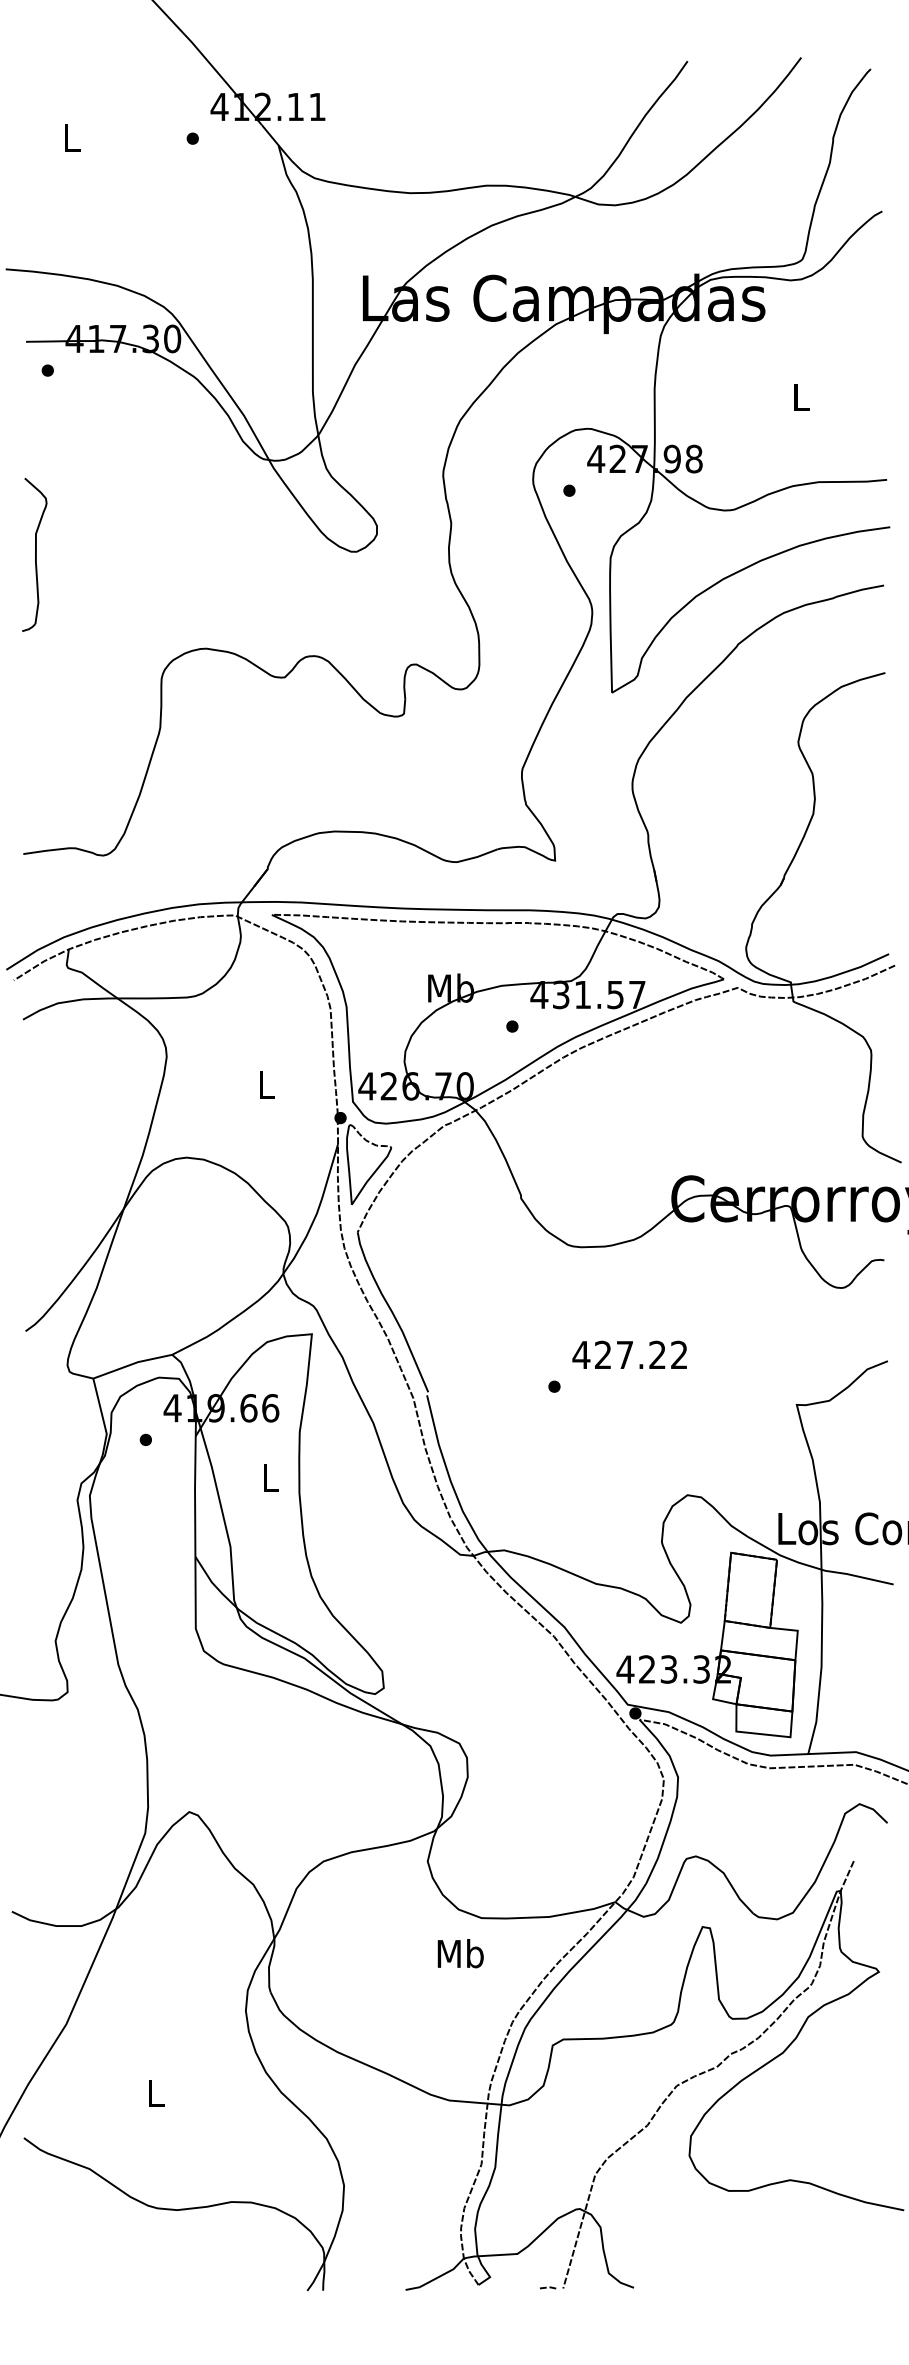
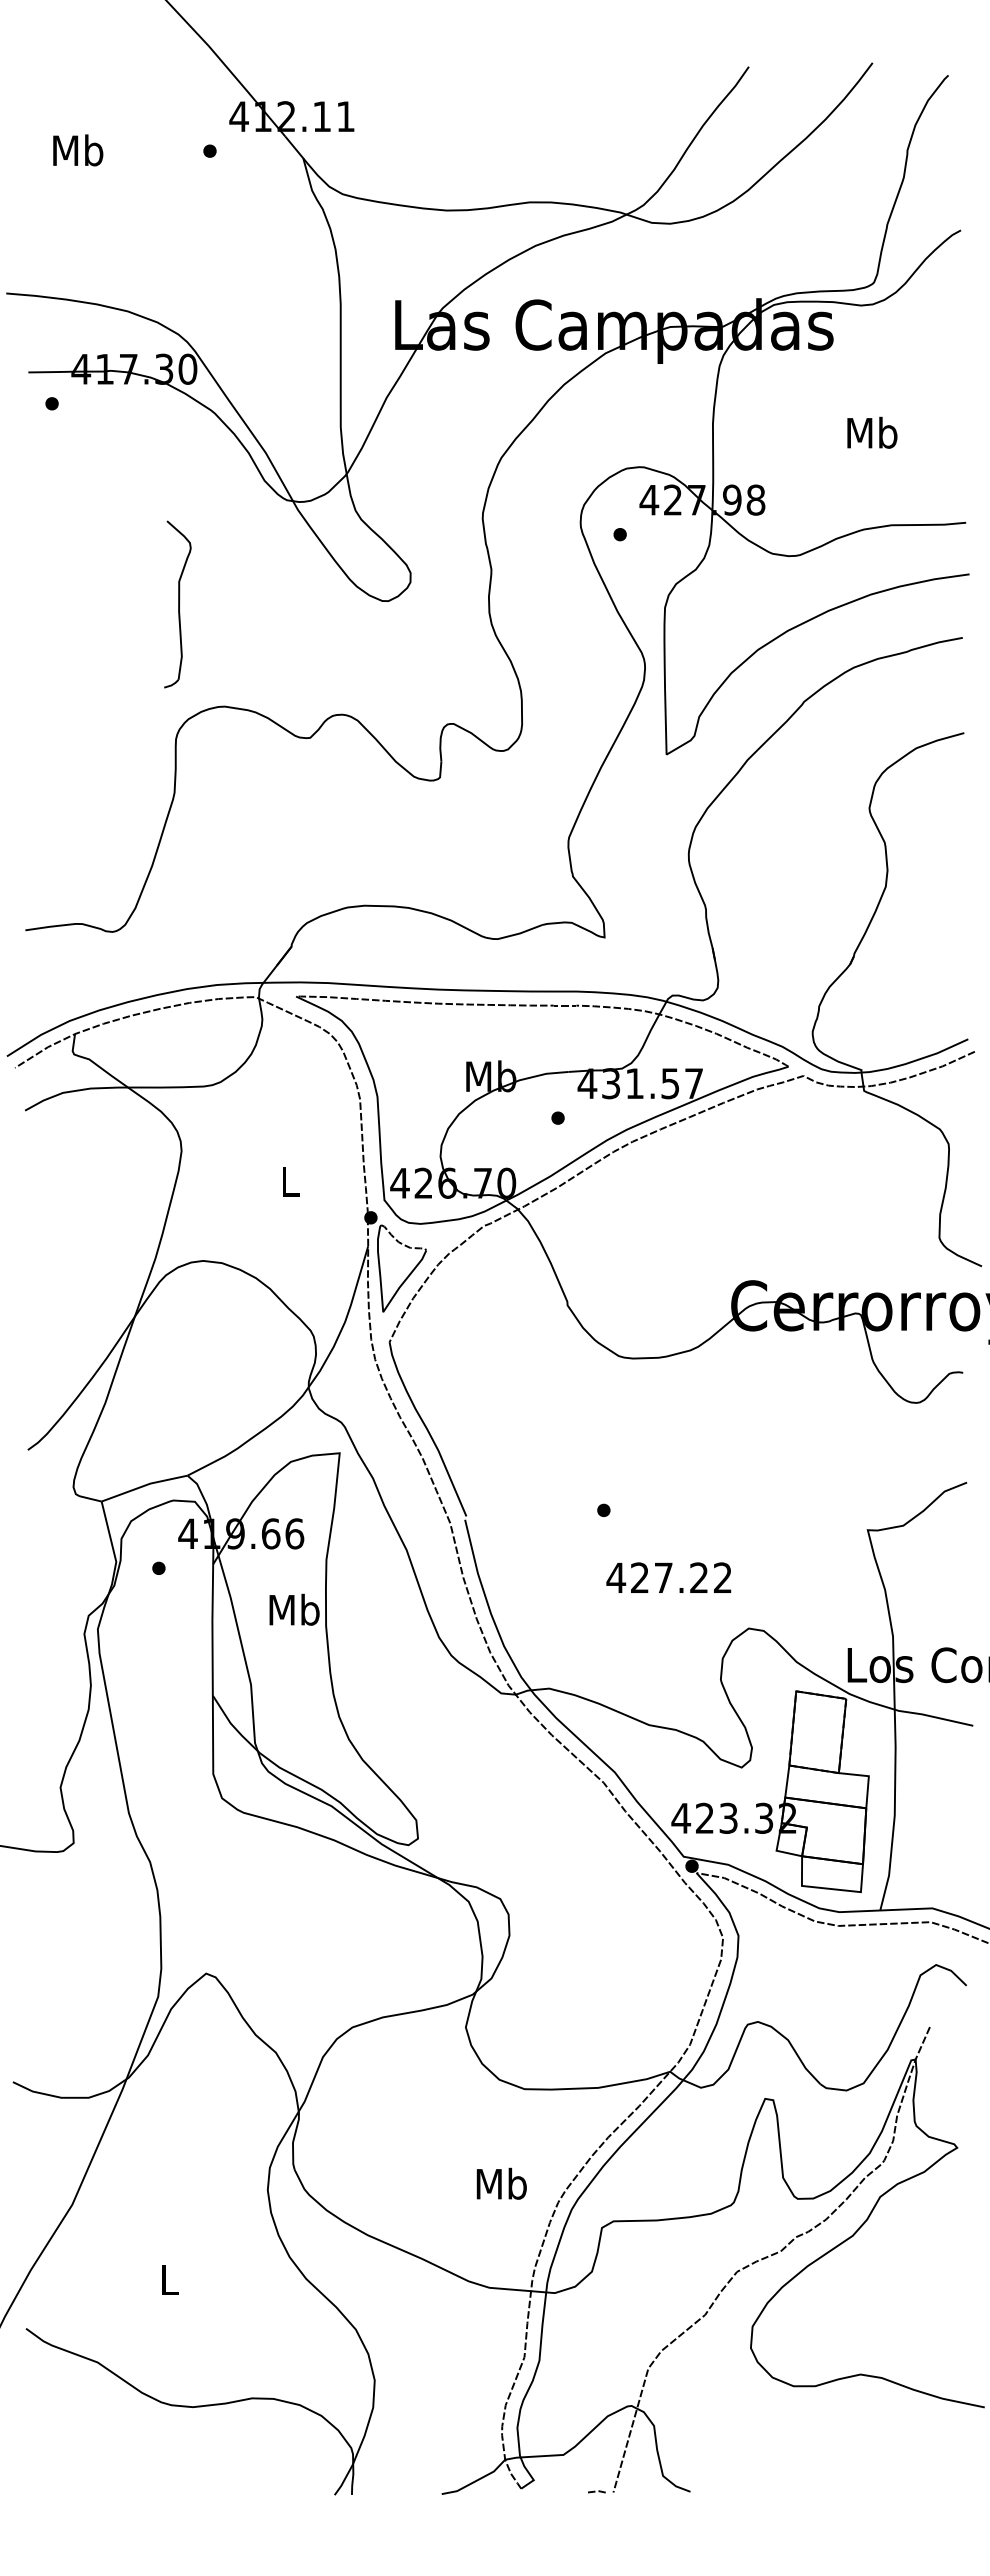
text: (72, 138) -> (78, 150), L -> Mb
text: (801, 396) -> (872, 432), L -> Mb
part: (34, 554) -> (177, 604), moved
text: (629, 1354) -> (668, 1577), moved
text: (270, 1477) -> (294, 1609), L -> Mb
text: (460, 1953) -> (501, 2183), moved

